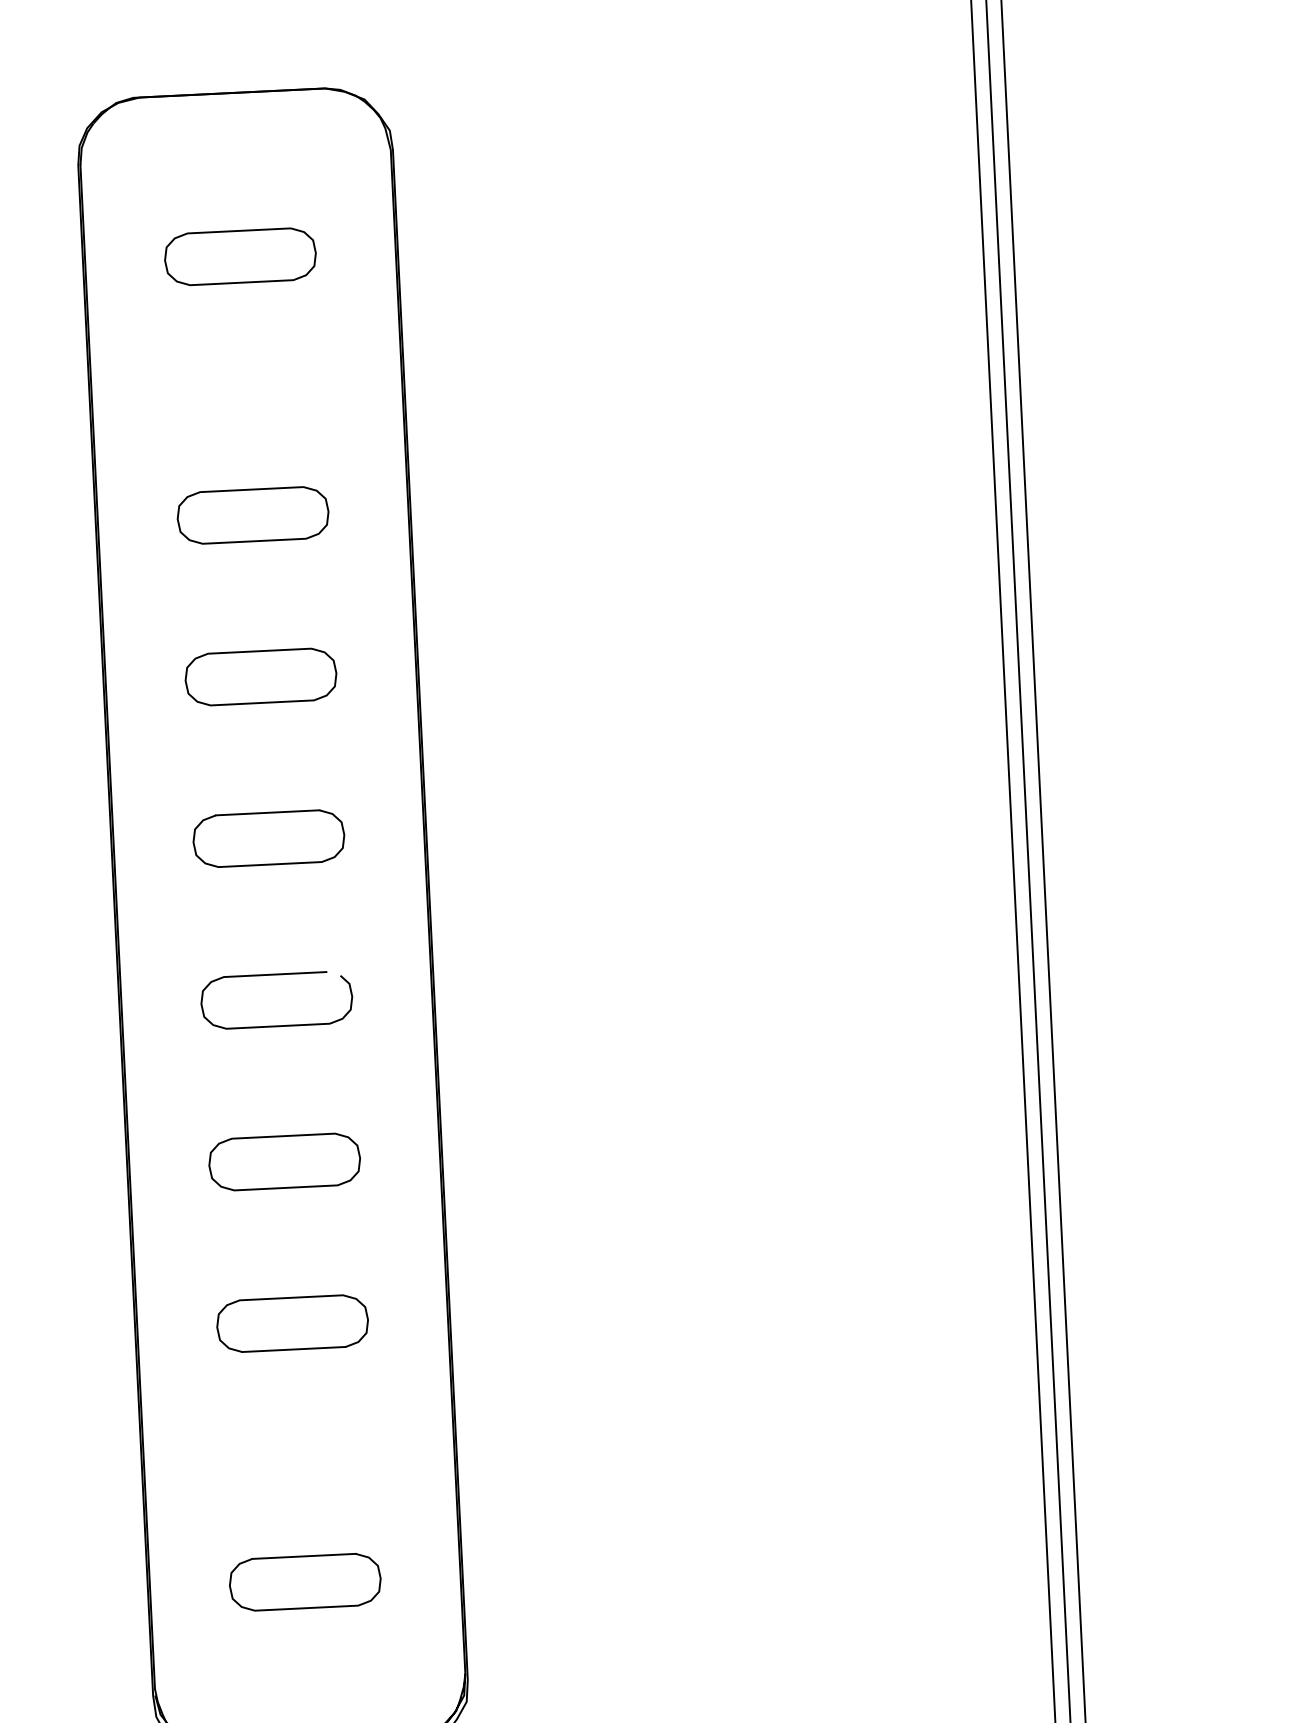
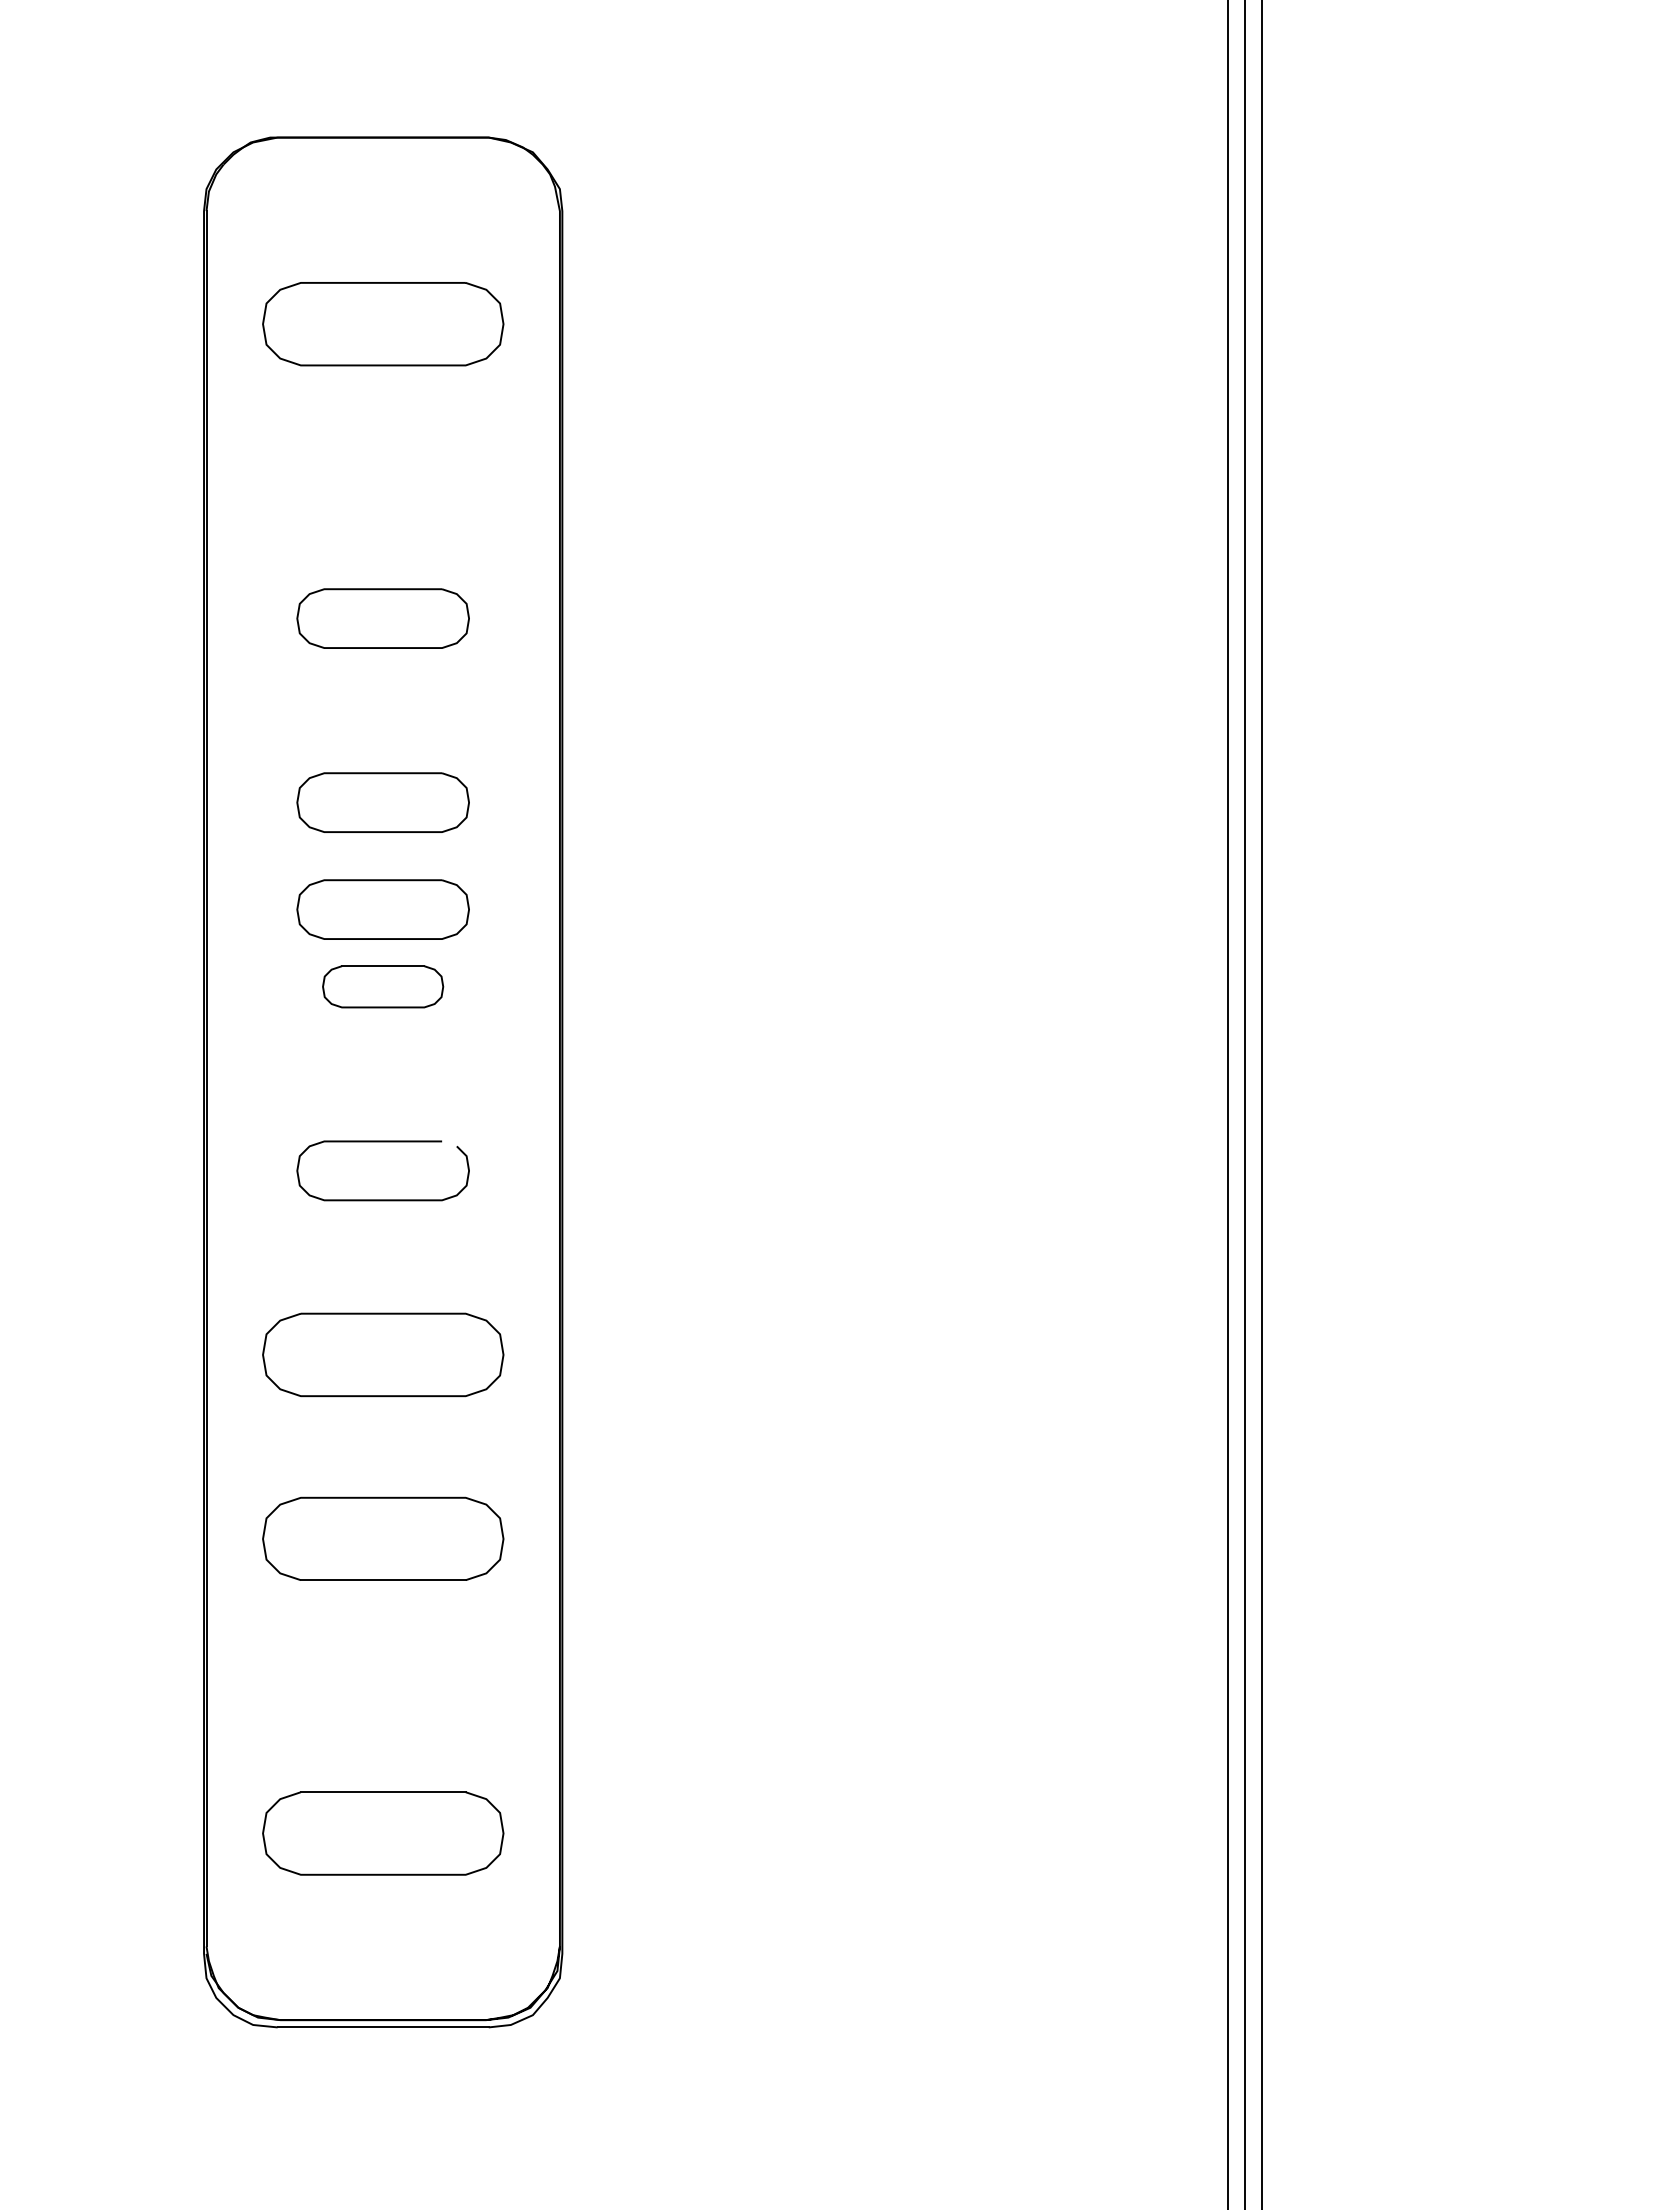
part: (239, 256) -> (382, 323), size x1.4
part: (265, 770) -> (382, 909), added
part: (268, 838) -> (382, 986), size x0.7
part: (284, 1161) -> (382, 1354), size x1.4
part: (292, 1323) -> (382, 1538), size x1.4
part: (304, 1582) -> (382, 1833), size x1.4

